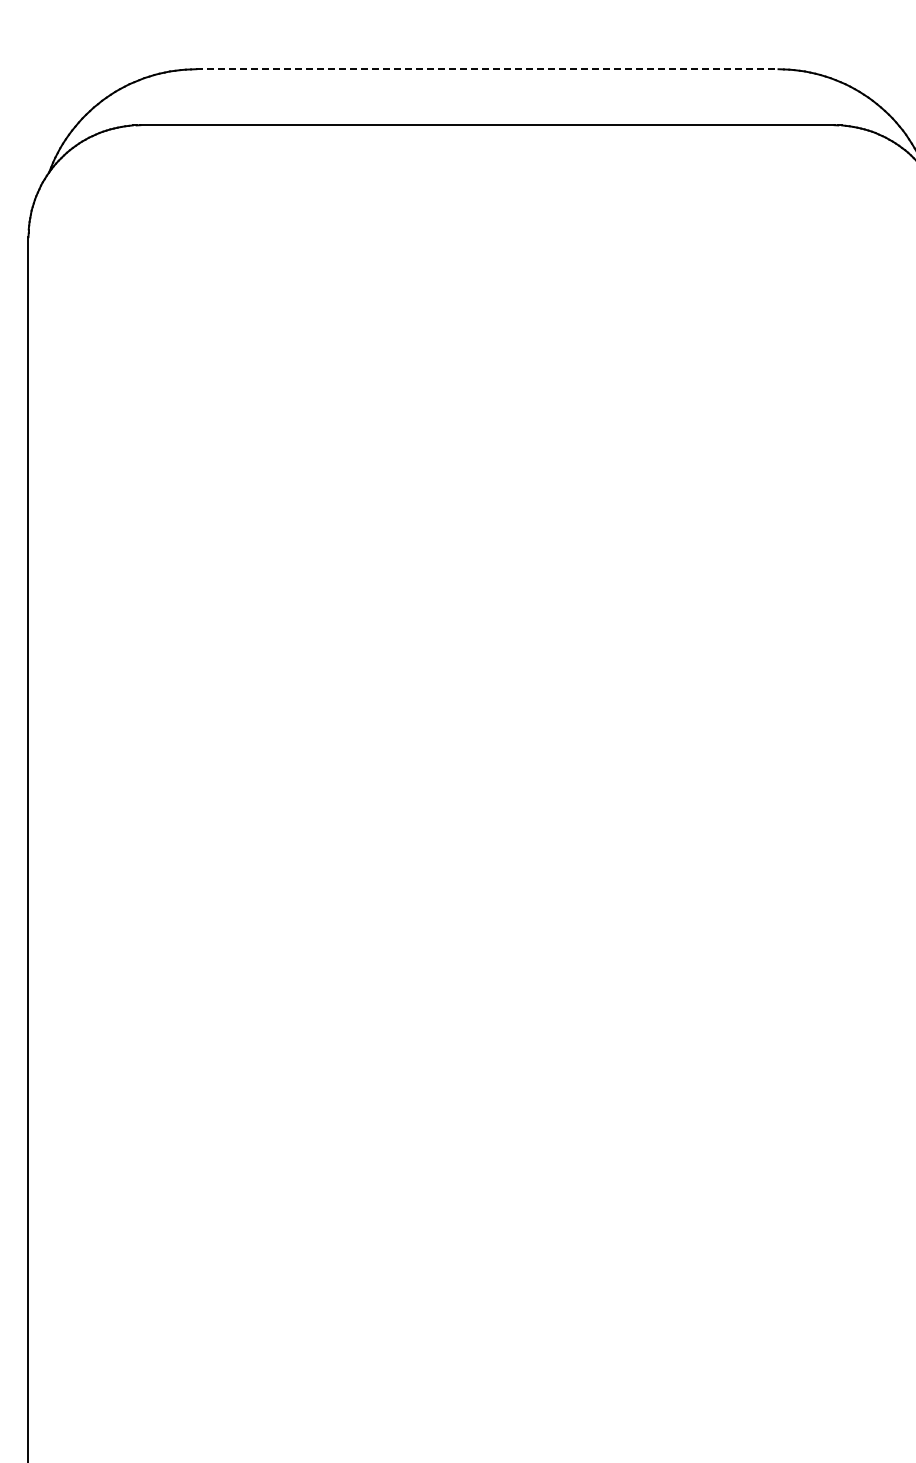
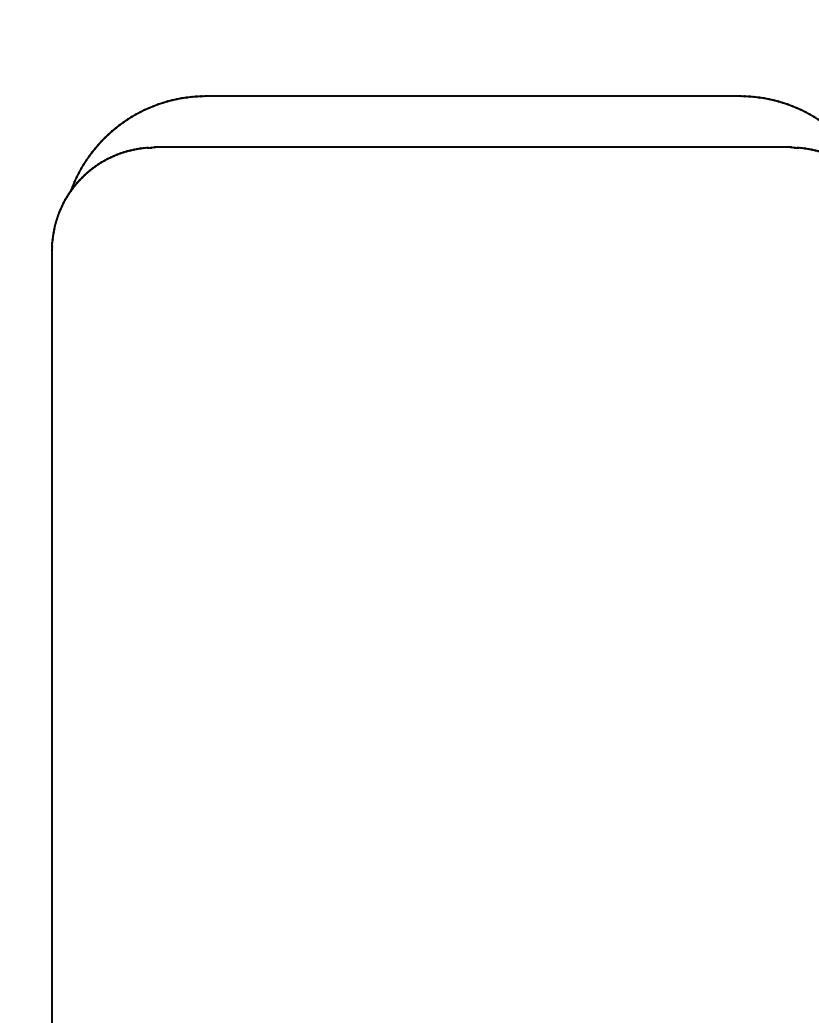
line: (487, 69) -> (472, 96), dashed -> solid

